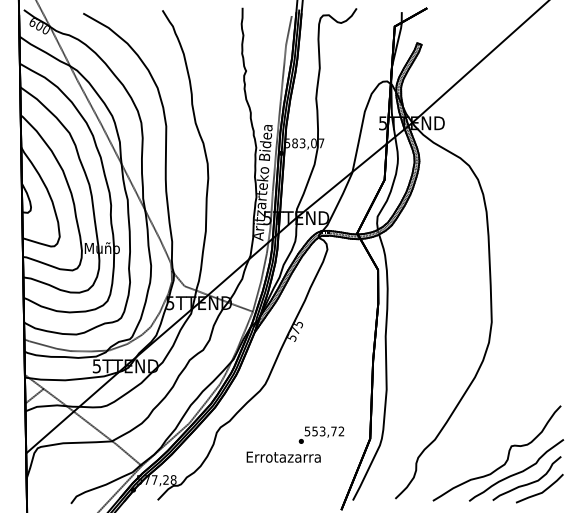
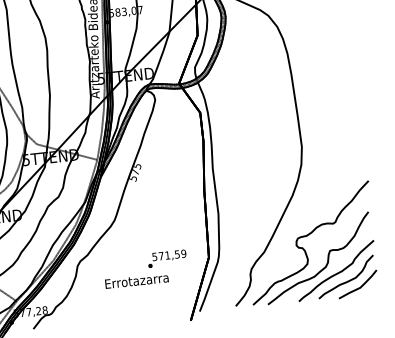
curve: (487, 426) -> (307, 236), added
text: (328, 431) -> (172, 255), 553,72 -> 571,59

